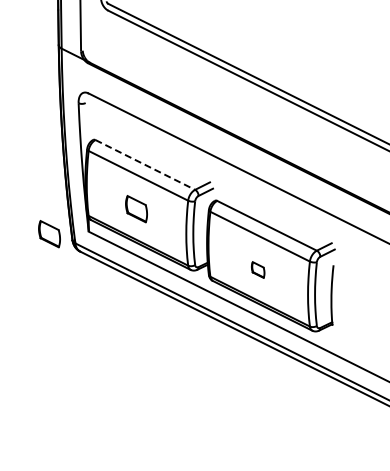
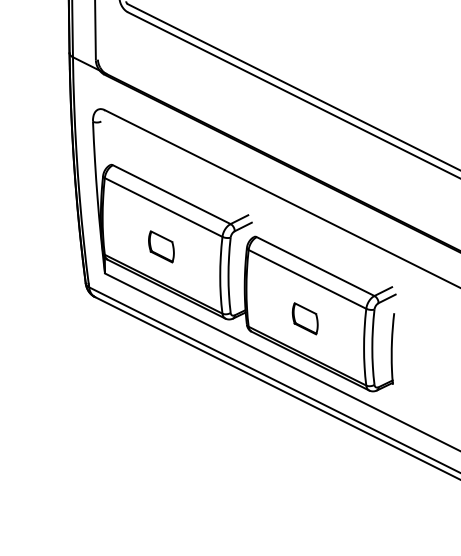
line: (145, 164) -> (172, 194), dashed -> solid
part: (49, 234) -> (58, 276), removed
part: (257, 269) -> (304, 318), size x1.67

